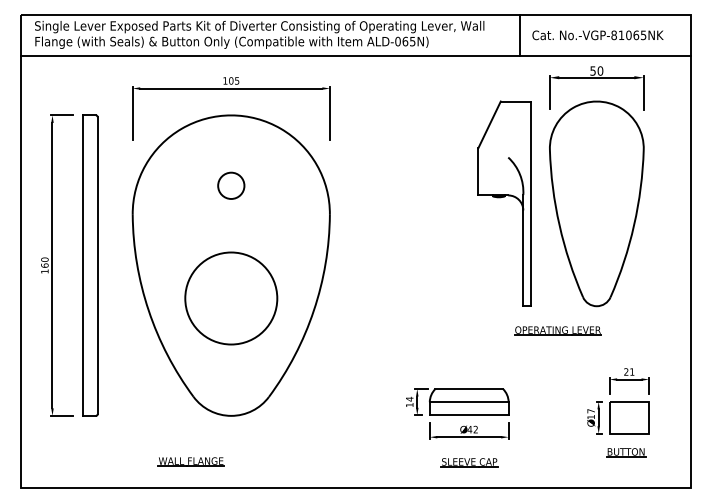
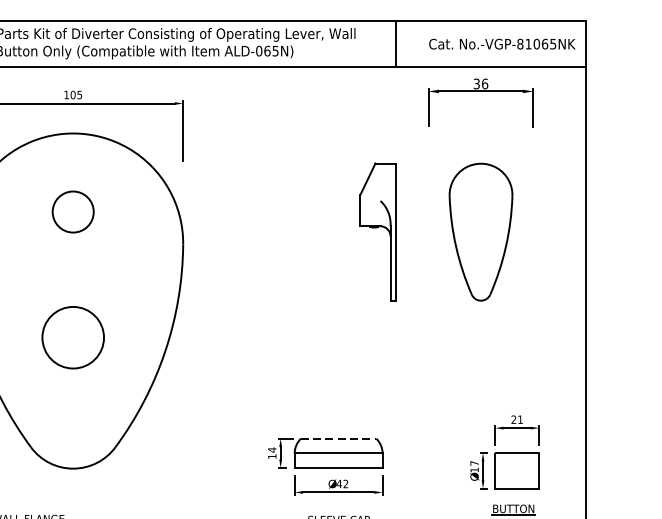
text: (597, 35) -> (501, 44), moved
text: (596, 70) -> (480, 83), 50 -> 36
circle: (231, 185) -> (73, 211), size x1.4
part: (504, 203) -> (377, 231), size x0.6
part: (596, 203) -> (480, 231), size x0.6
circle: (231, 298) -> (73, 337), size x0.6
part: (557, 330) -> (437, 373), removed
line: (469, 389) -> (338, 439), solid -> dashed

